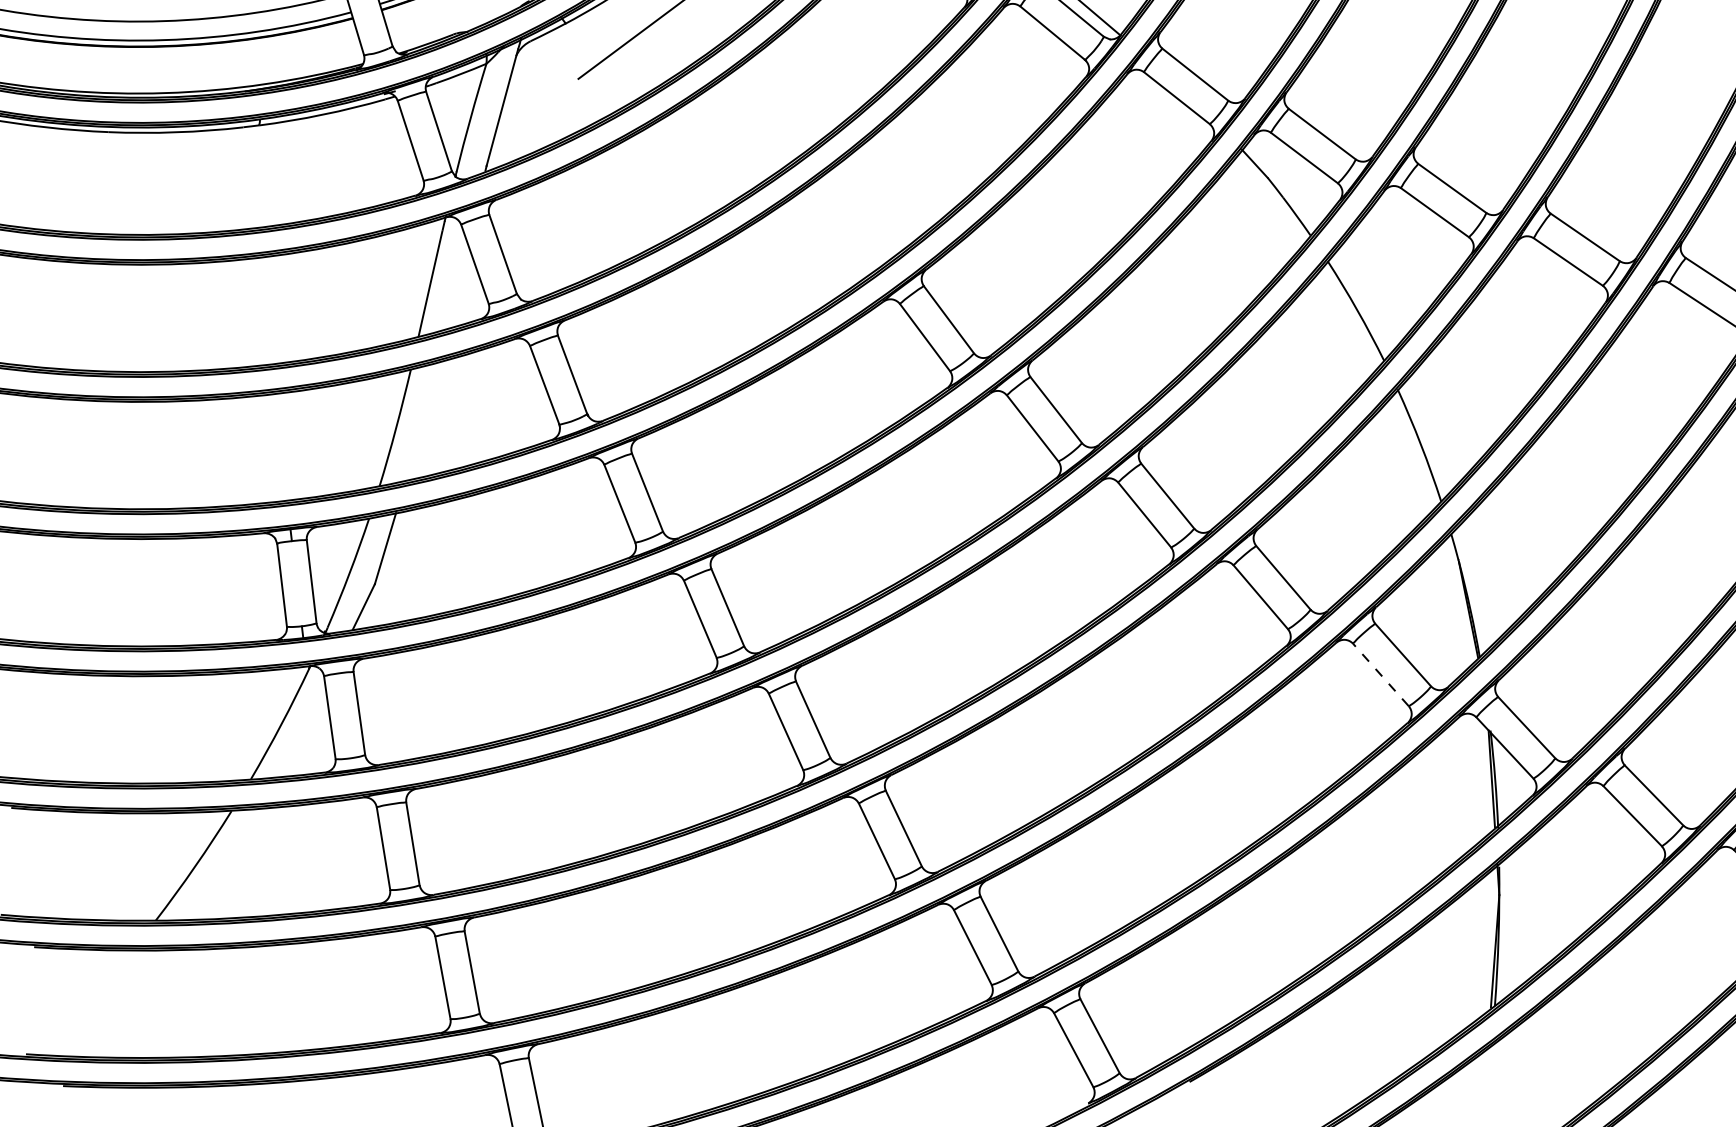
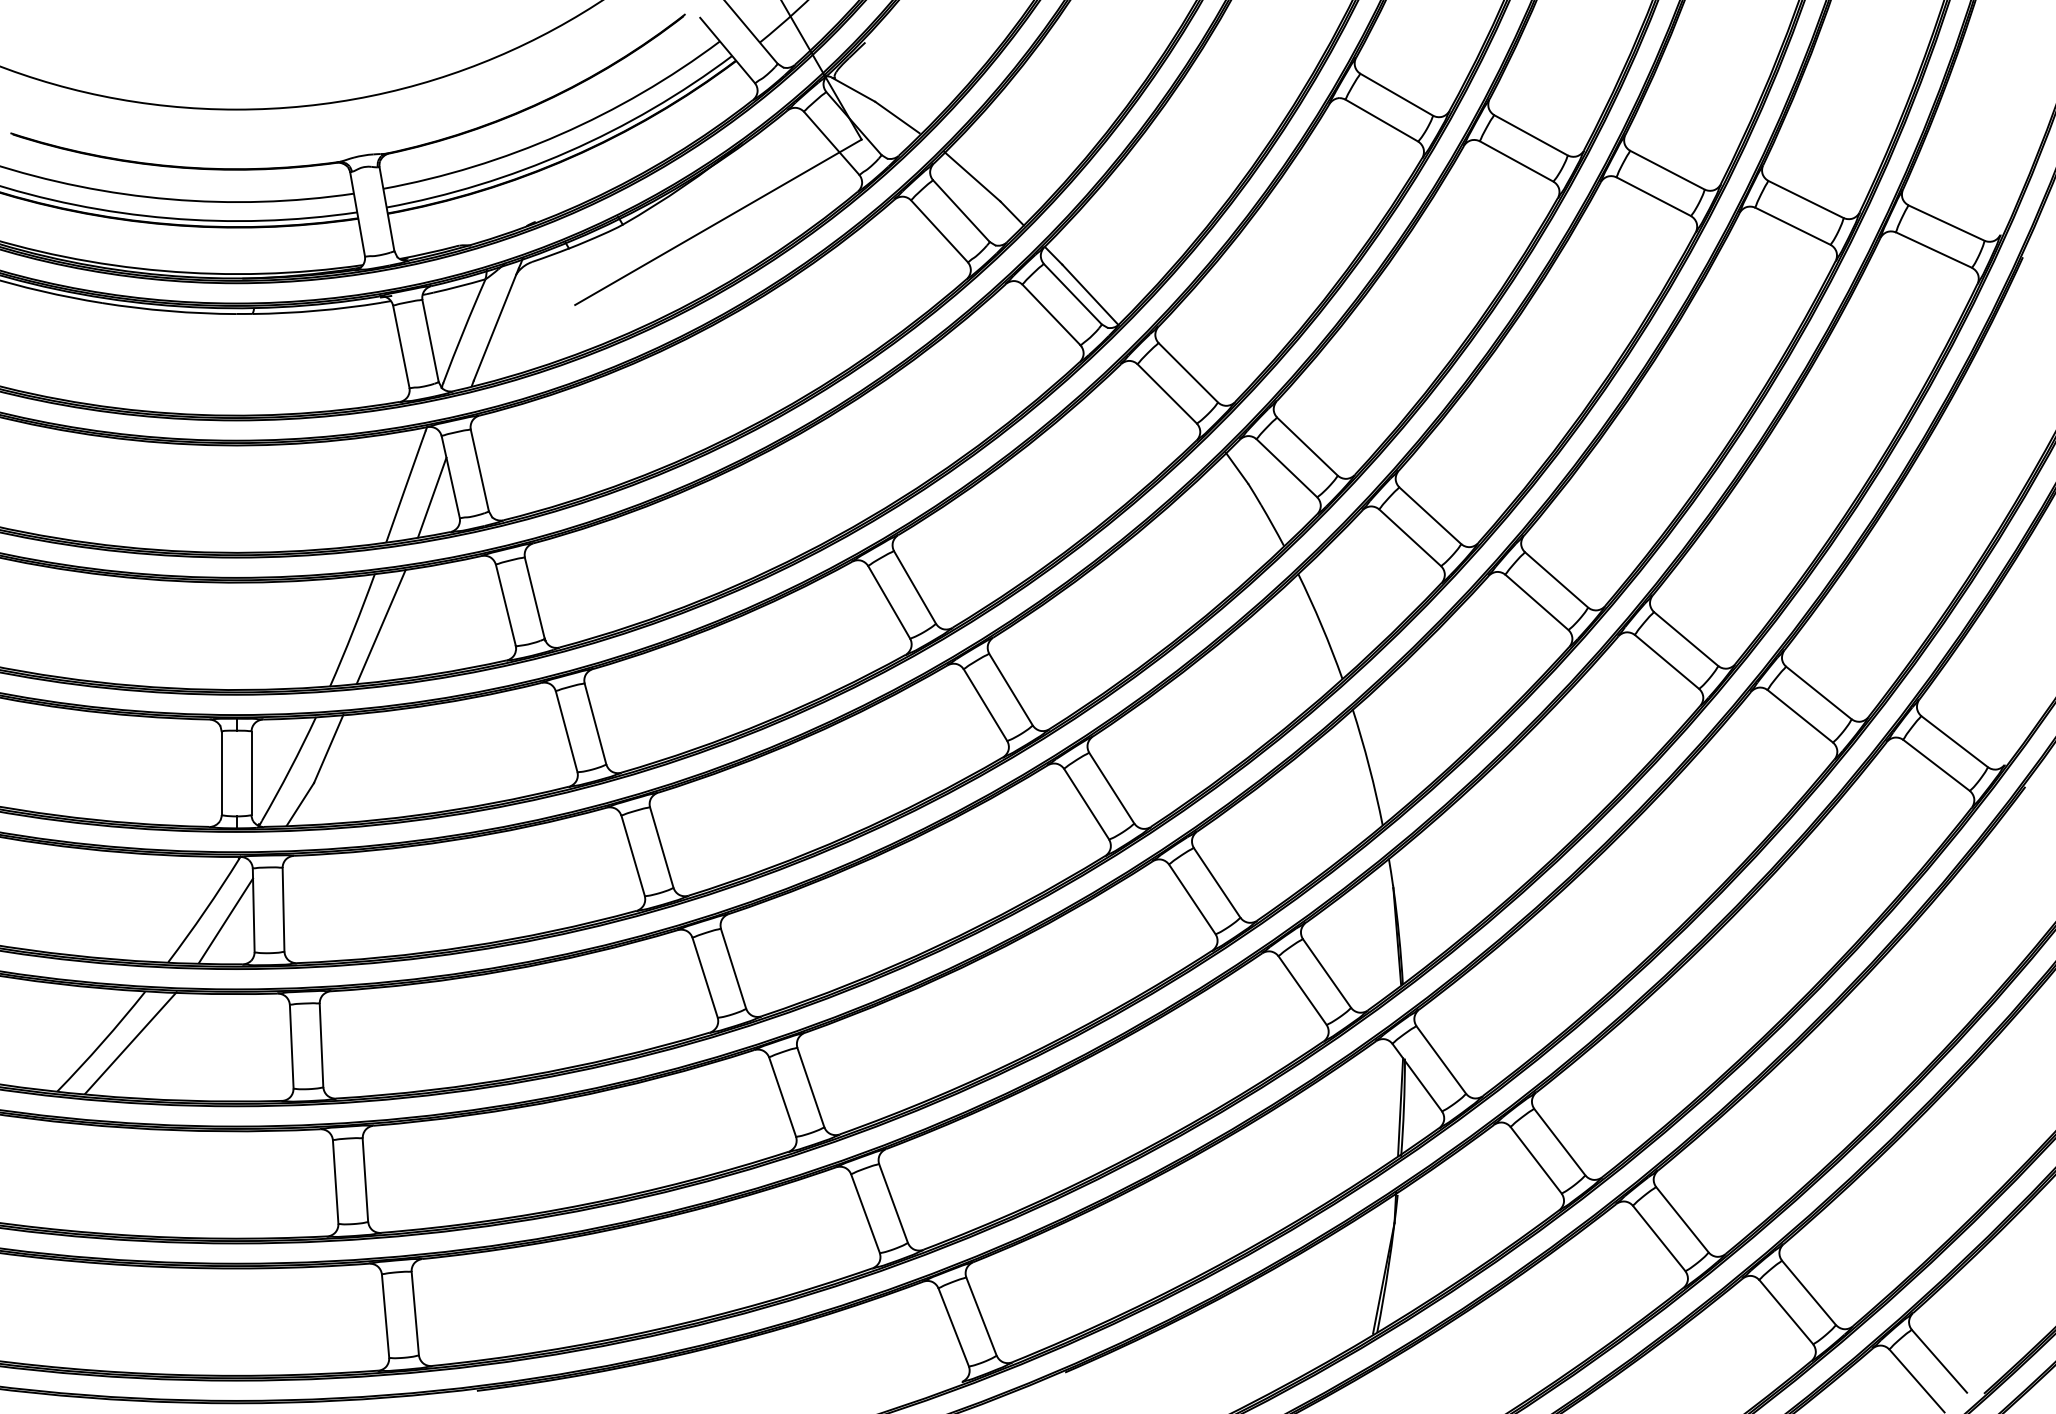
line: (459, 286) -> (432, 497), added
line: (422, 420) -> (380, 626), added
line: (1380, 674) -> (1302, 990), dashed -> solid
line: (303, 730) -> (226, 920), added
line: (222, 863) -> (130, 1042), added

